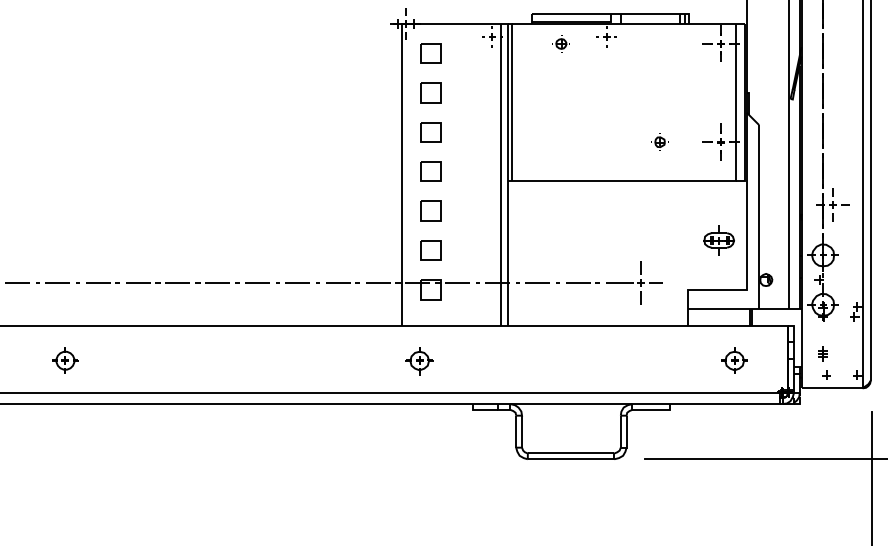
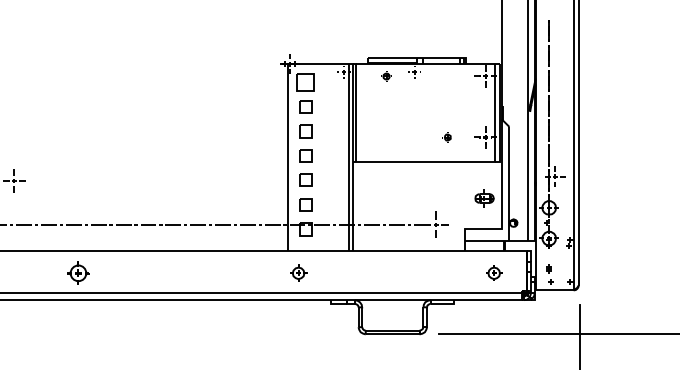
part: (430, 53) -> (305, 82), size x1.4
part: (65, 359) -> (78, 272), size x1.4

